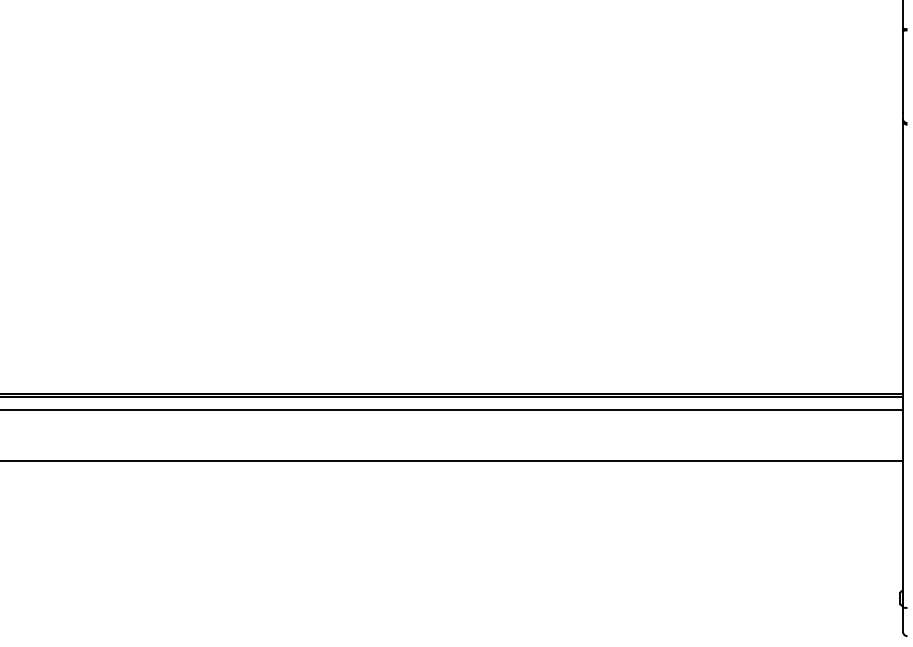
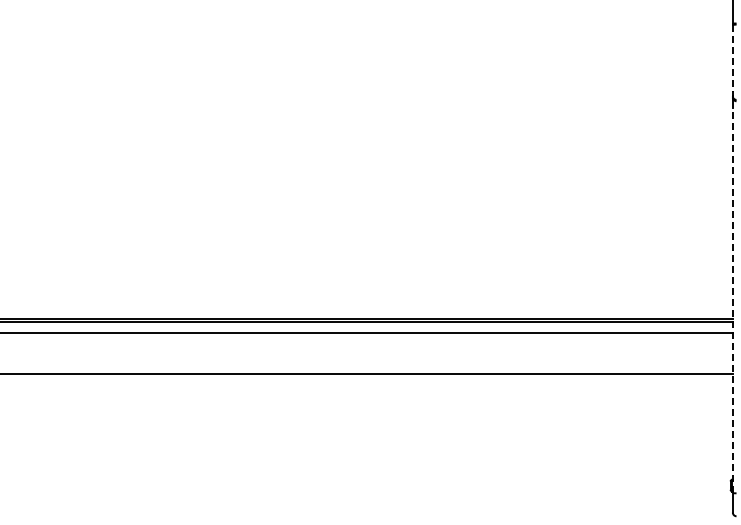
line: (902, 73) -> (732, 59), solid -> dashed
line: (902, 370) -> (732, 300), solid -> dashed

